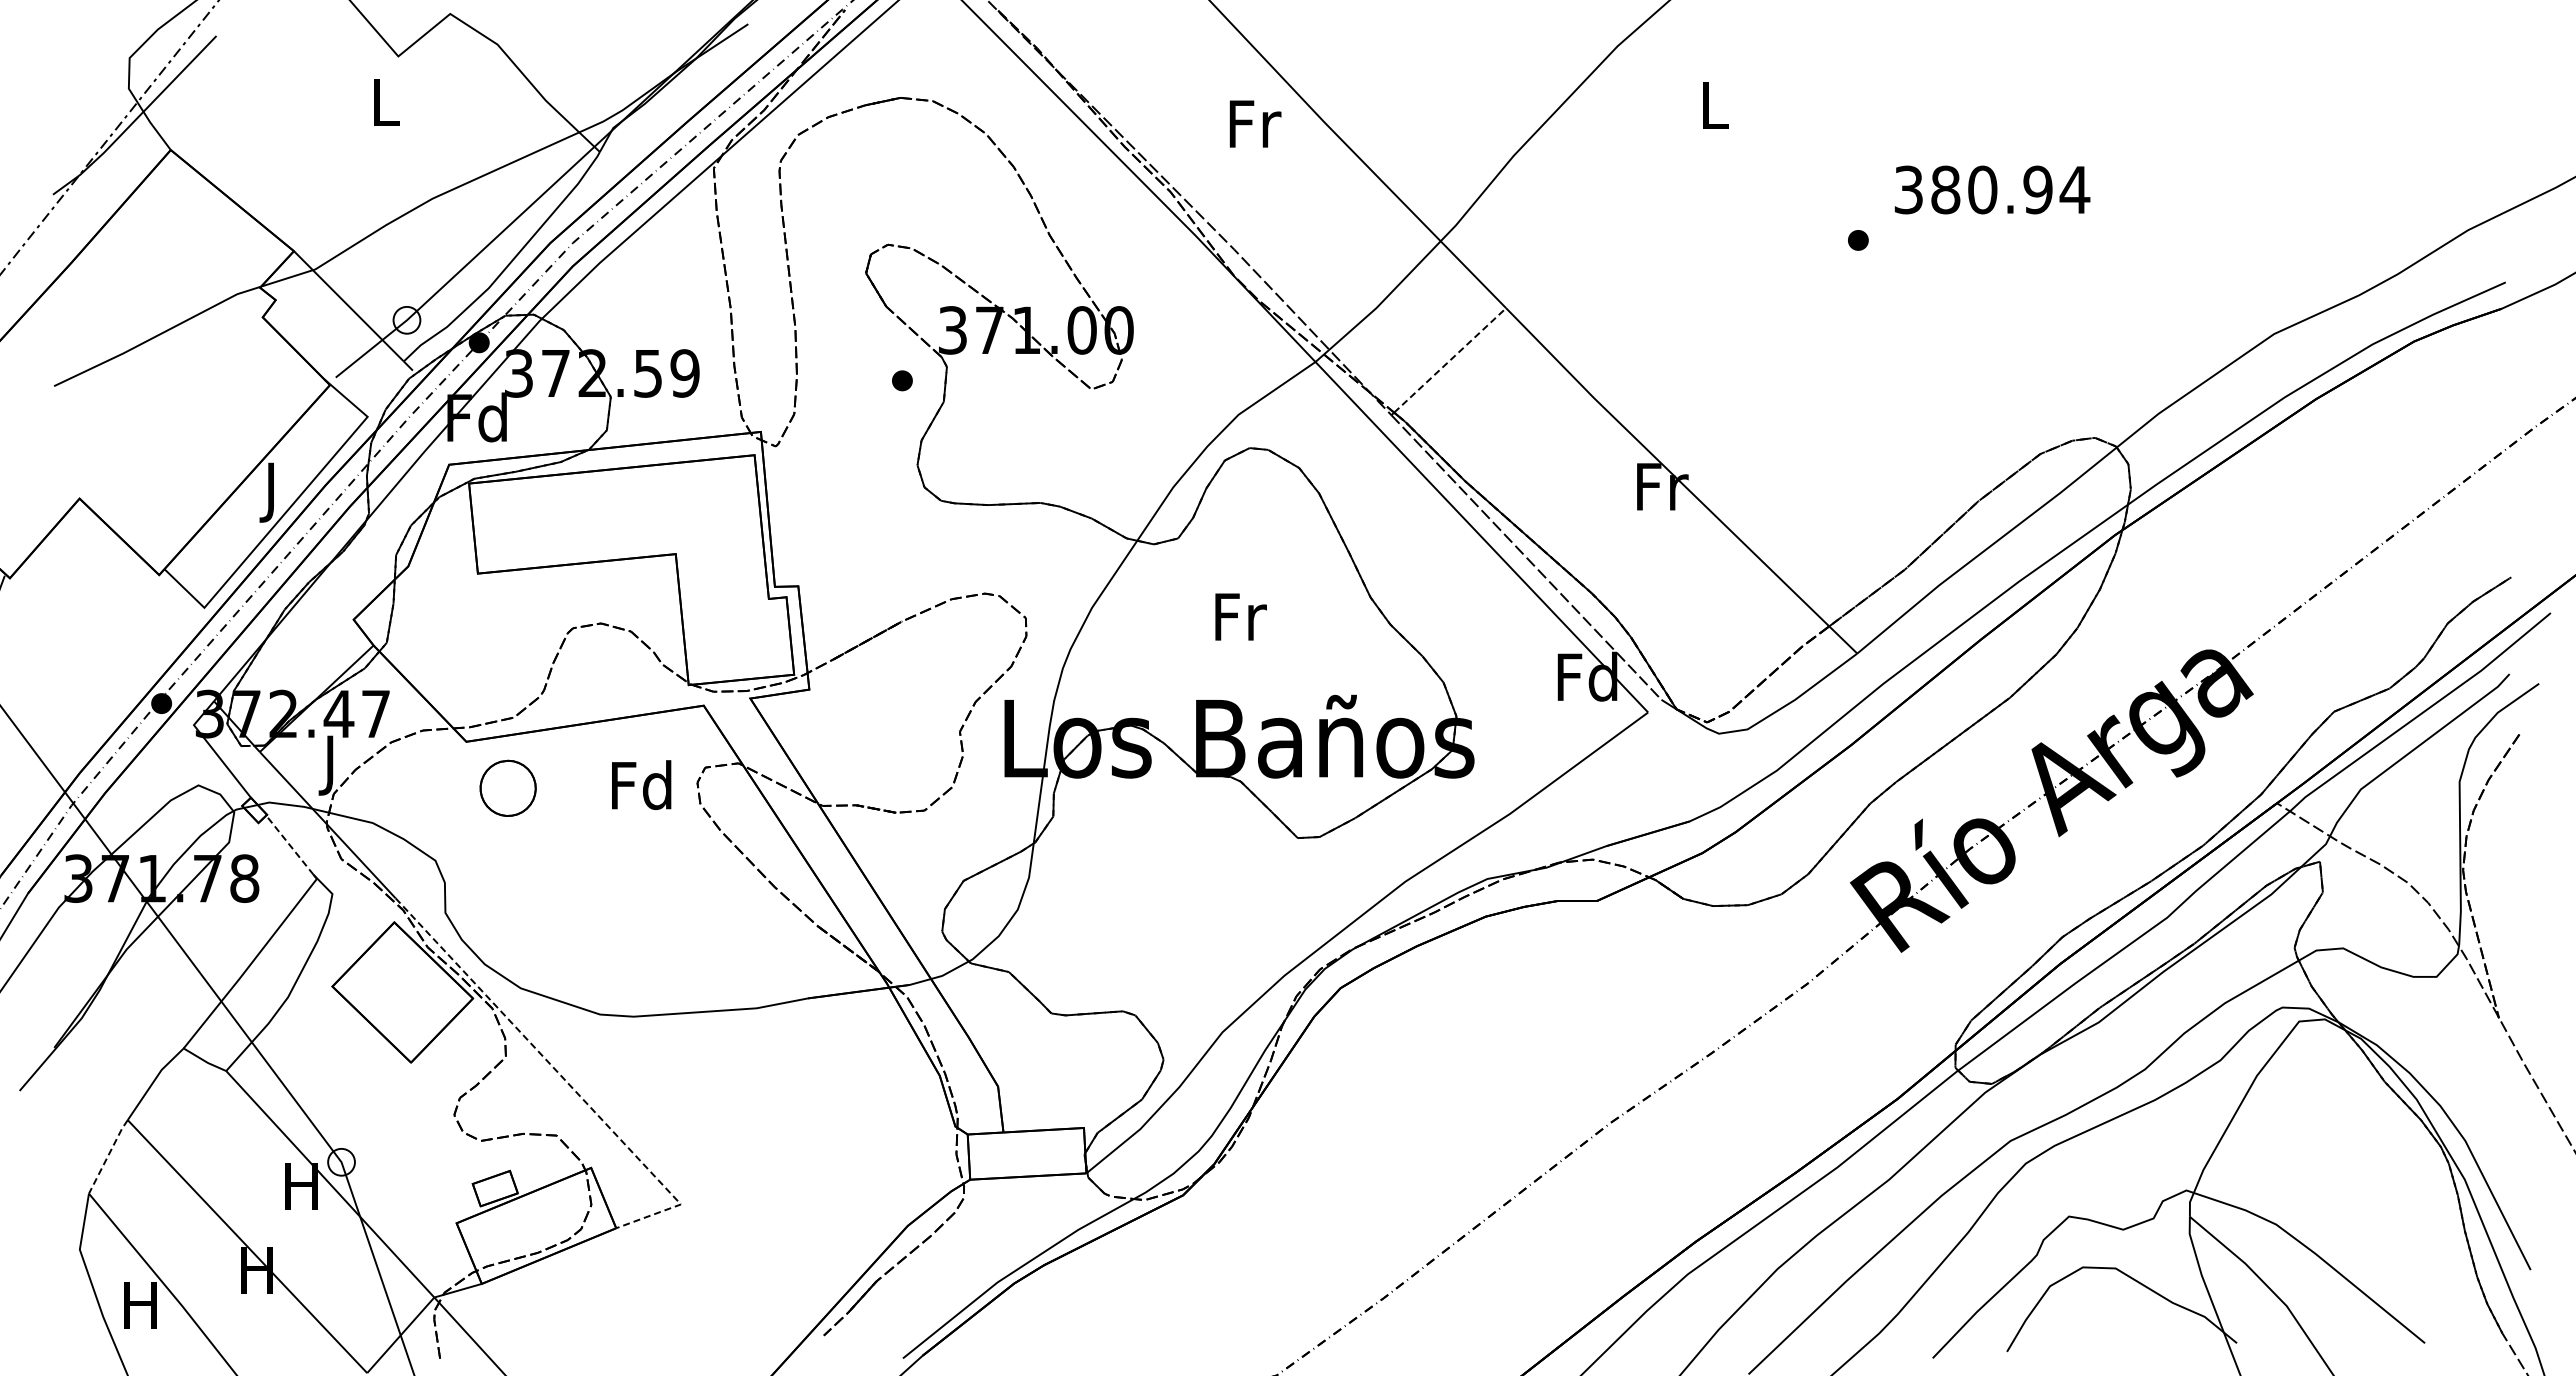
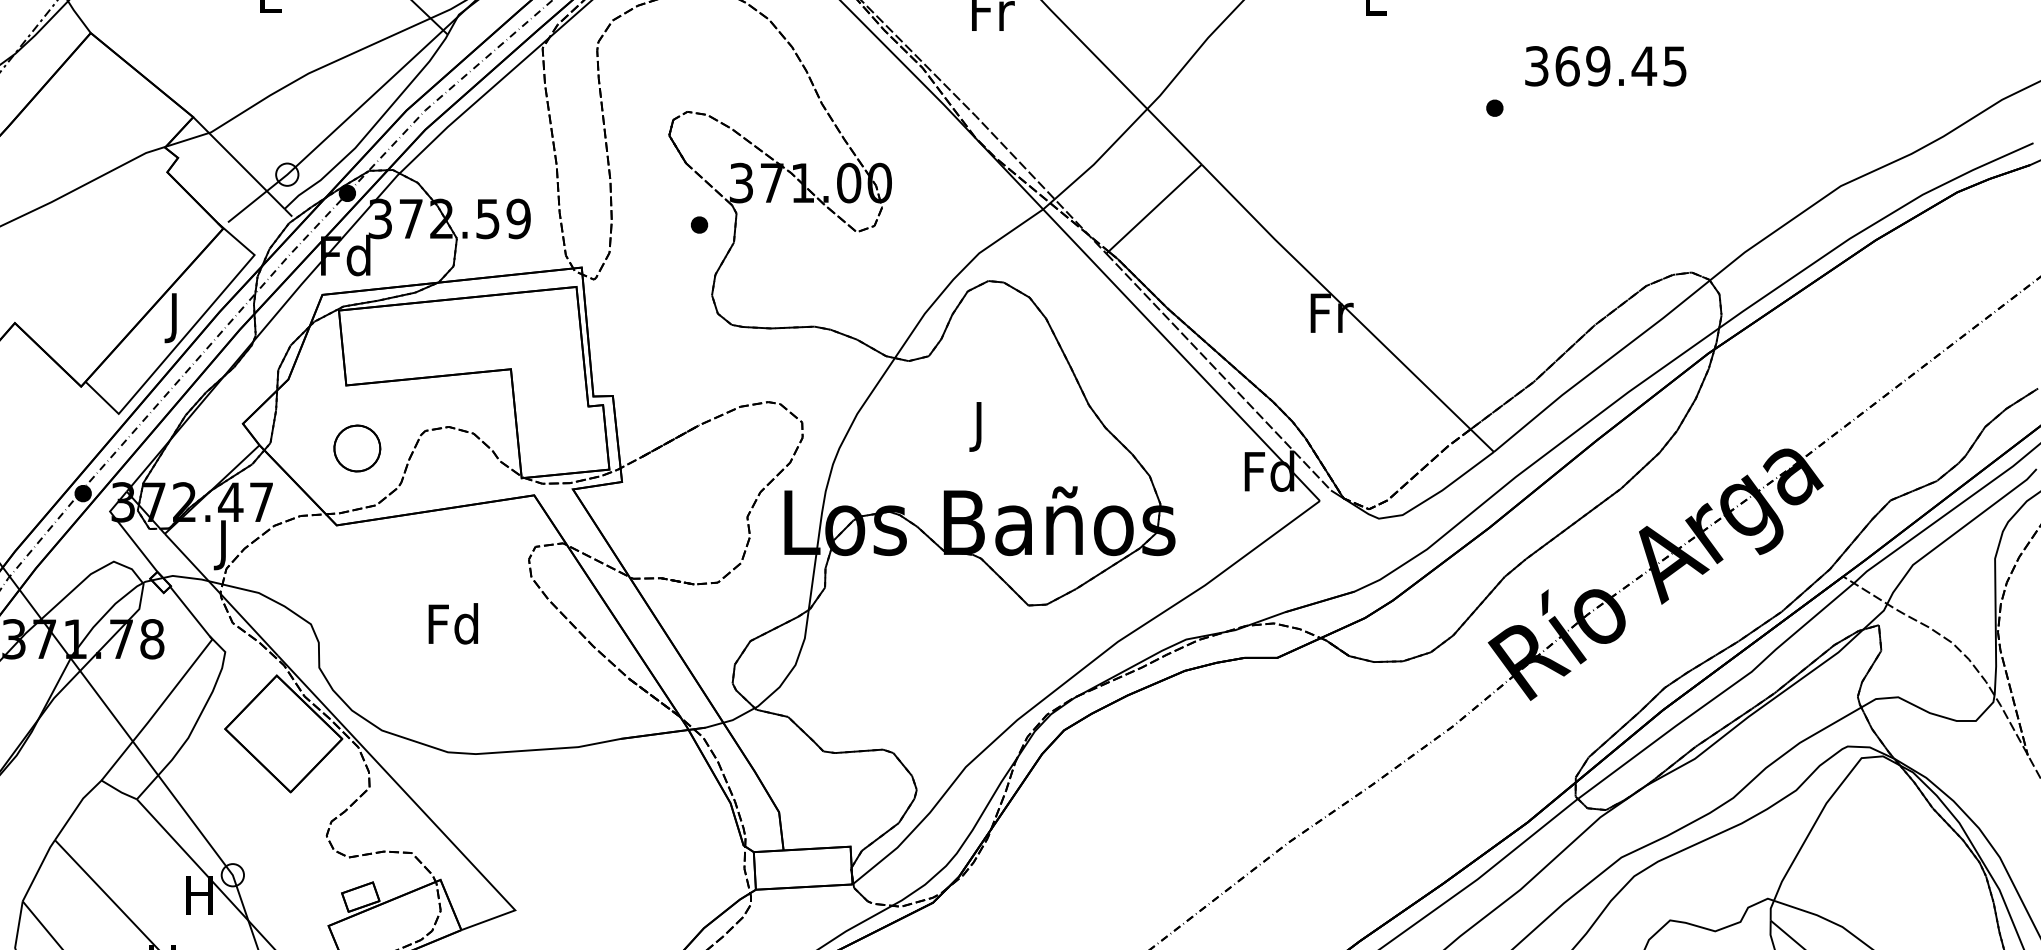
text: (2010, 189) -> (1621, 65), 380.94 -> 369.45
line: (1450, 360) -> (1155, 208), dashed -> solid
text: (1240, 623) -> (980, 426), Fr -> J
text: (641, 785) -> (453, 624), moved
part: (507, 787) -> (356, 447), moved
line: (289, 845) -> (189, 611), dashed -> solid
line: (562, 1077) -> (416, 804), dashed -> solid
line: (108, 1155) -> (38, 869), dashed -> solid

